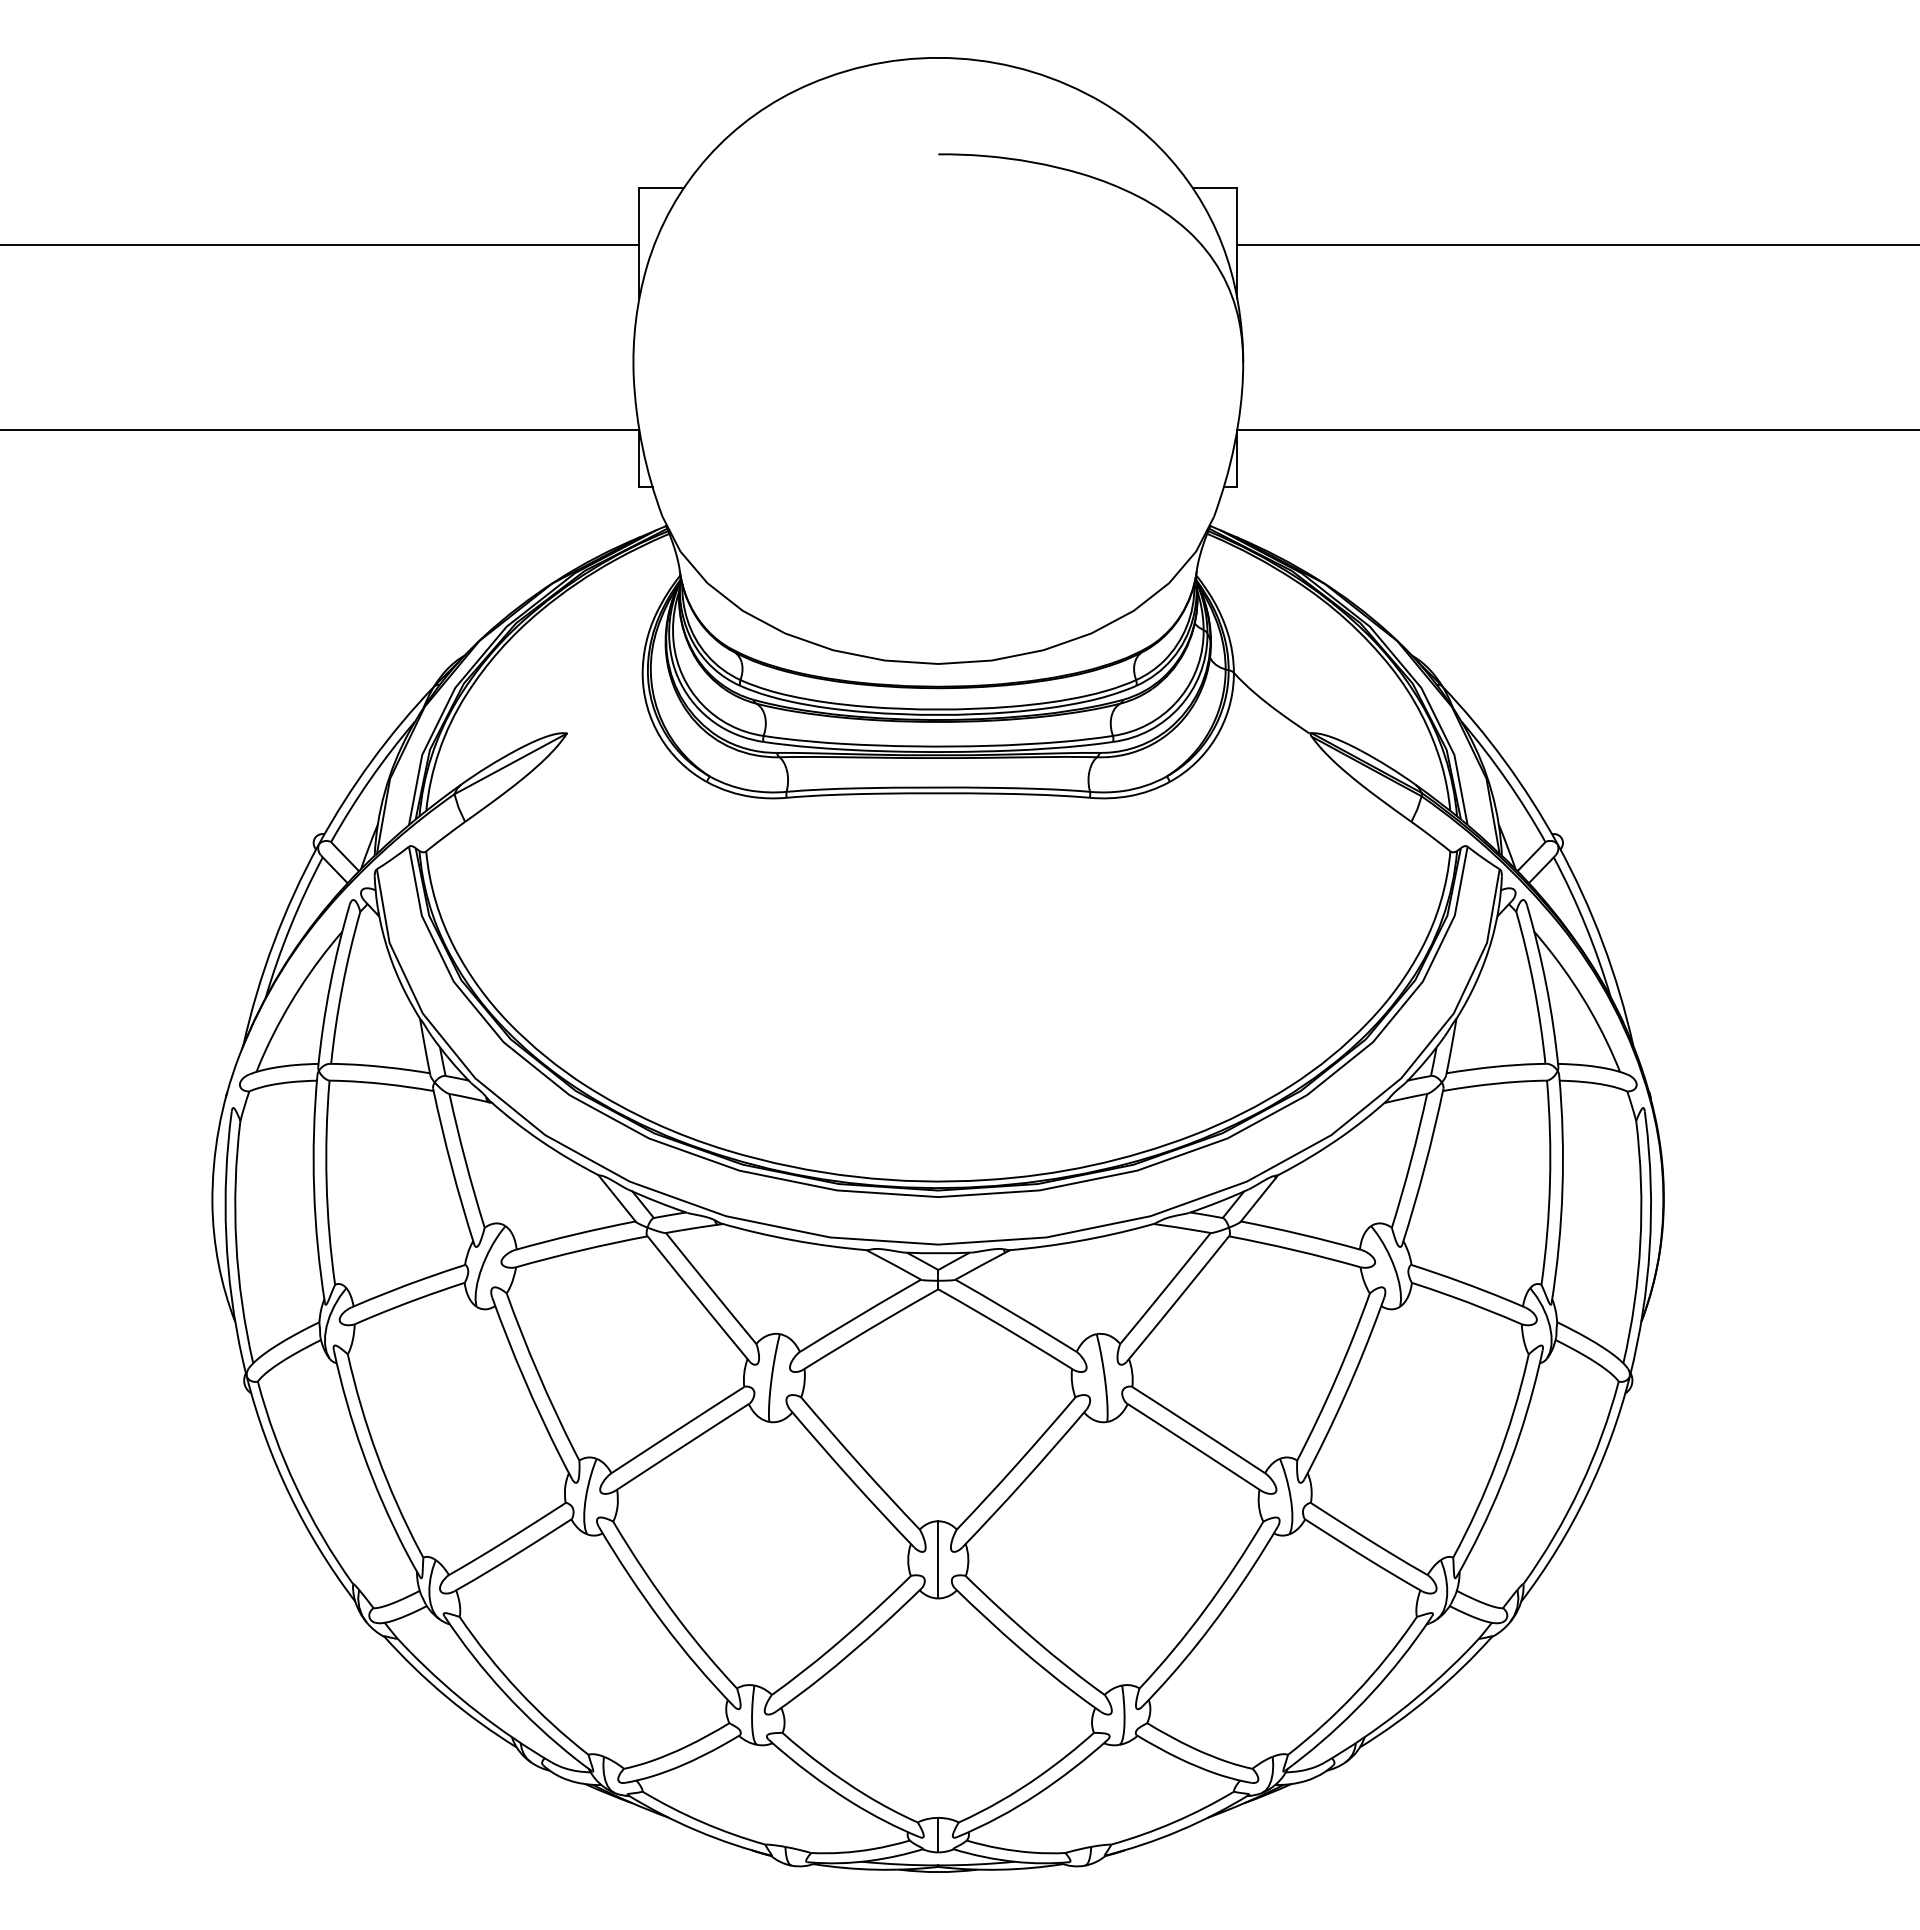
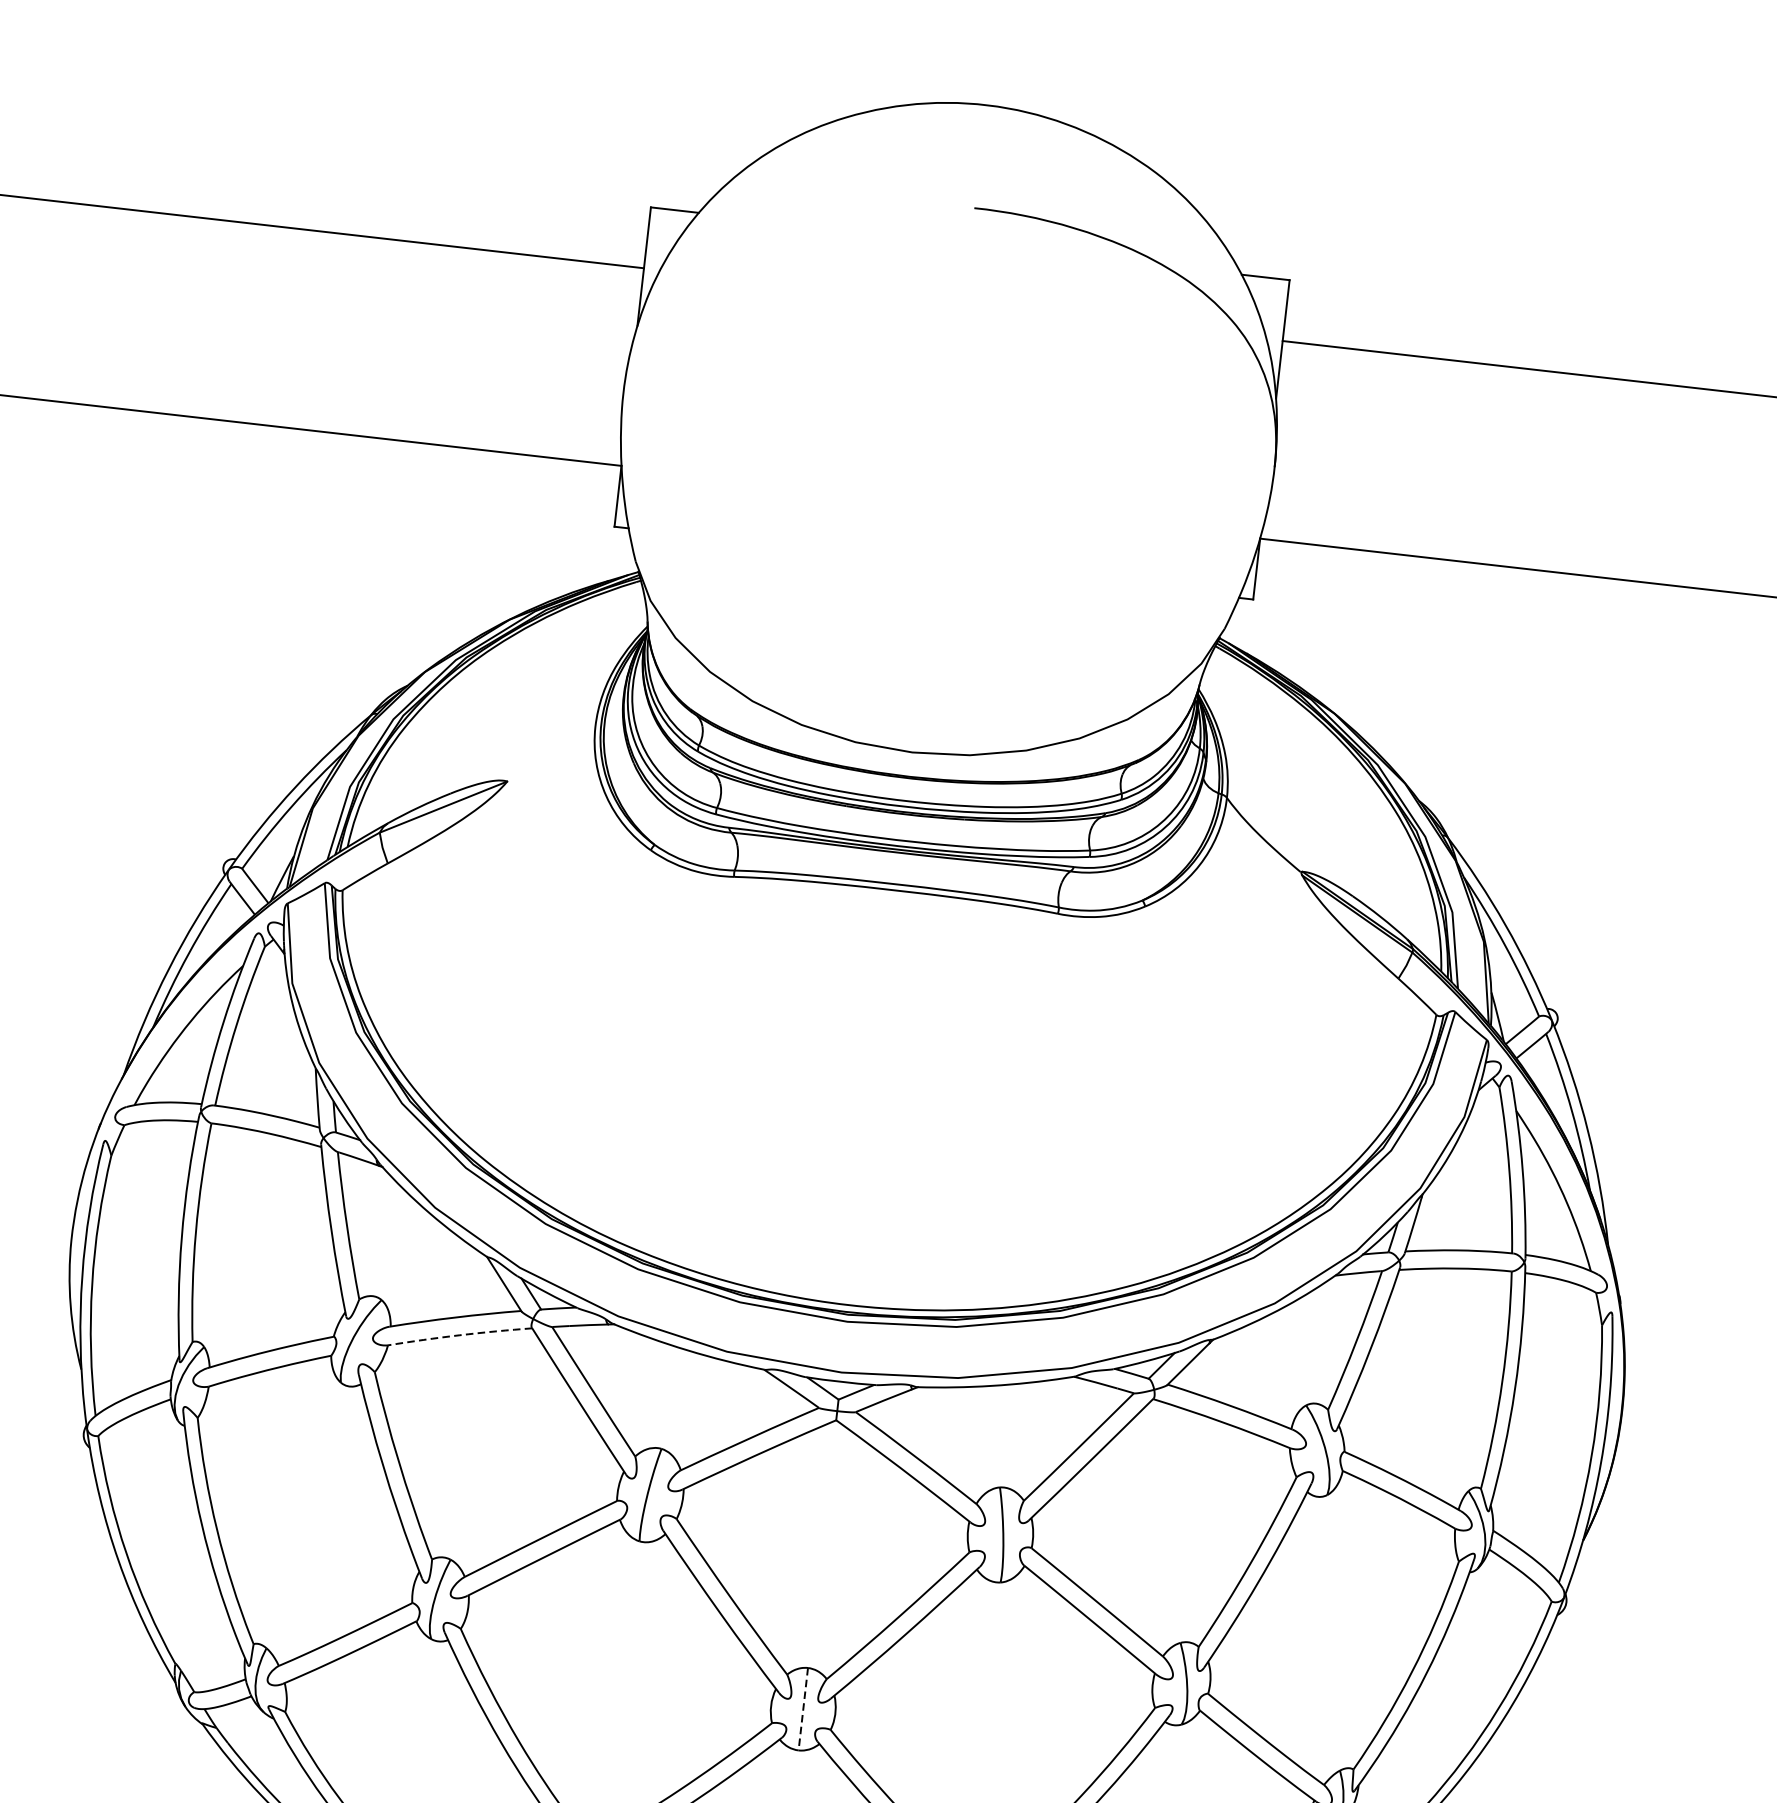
line: (581, 1250) -> (459, 1335), solid -> dashed
line: (938, 1559) -> (803, 1708), solid -> dashed

